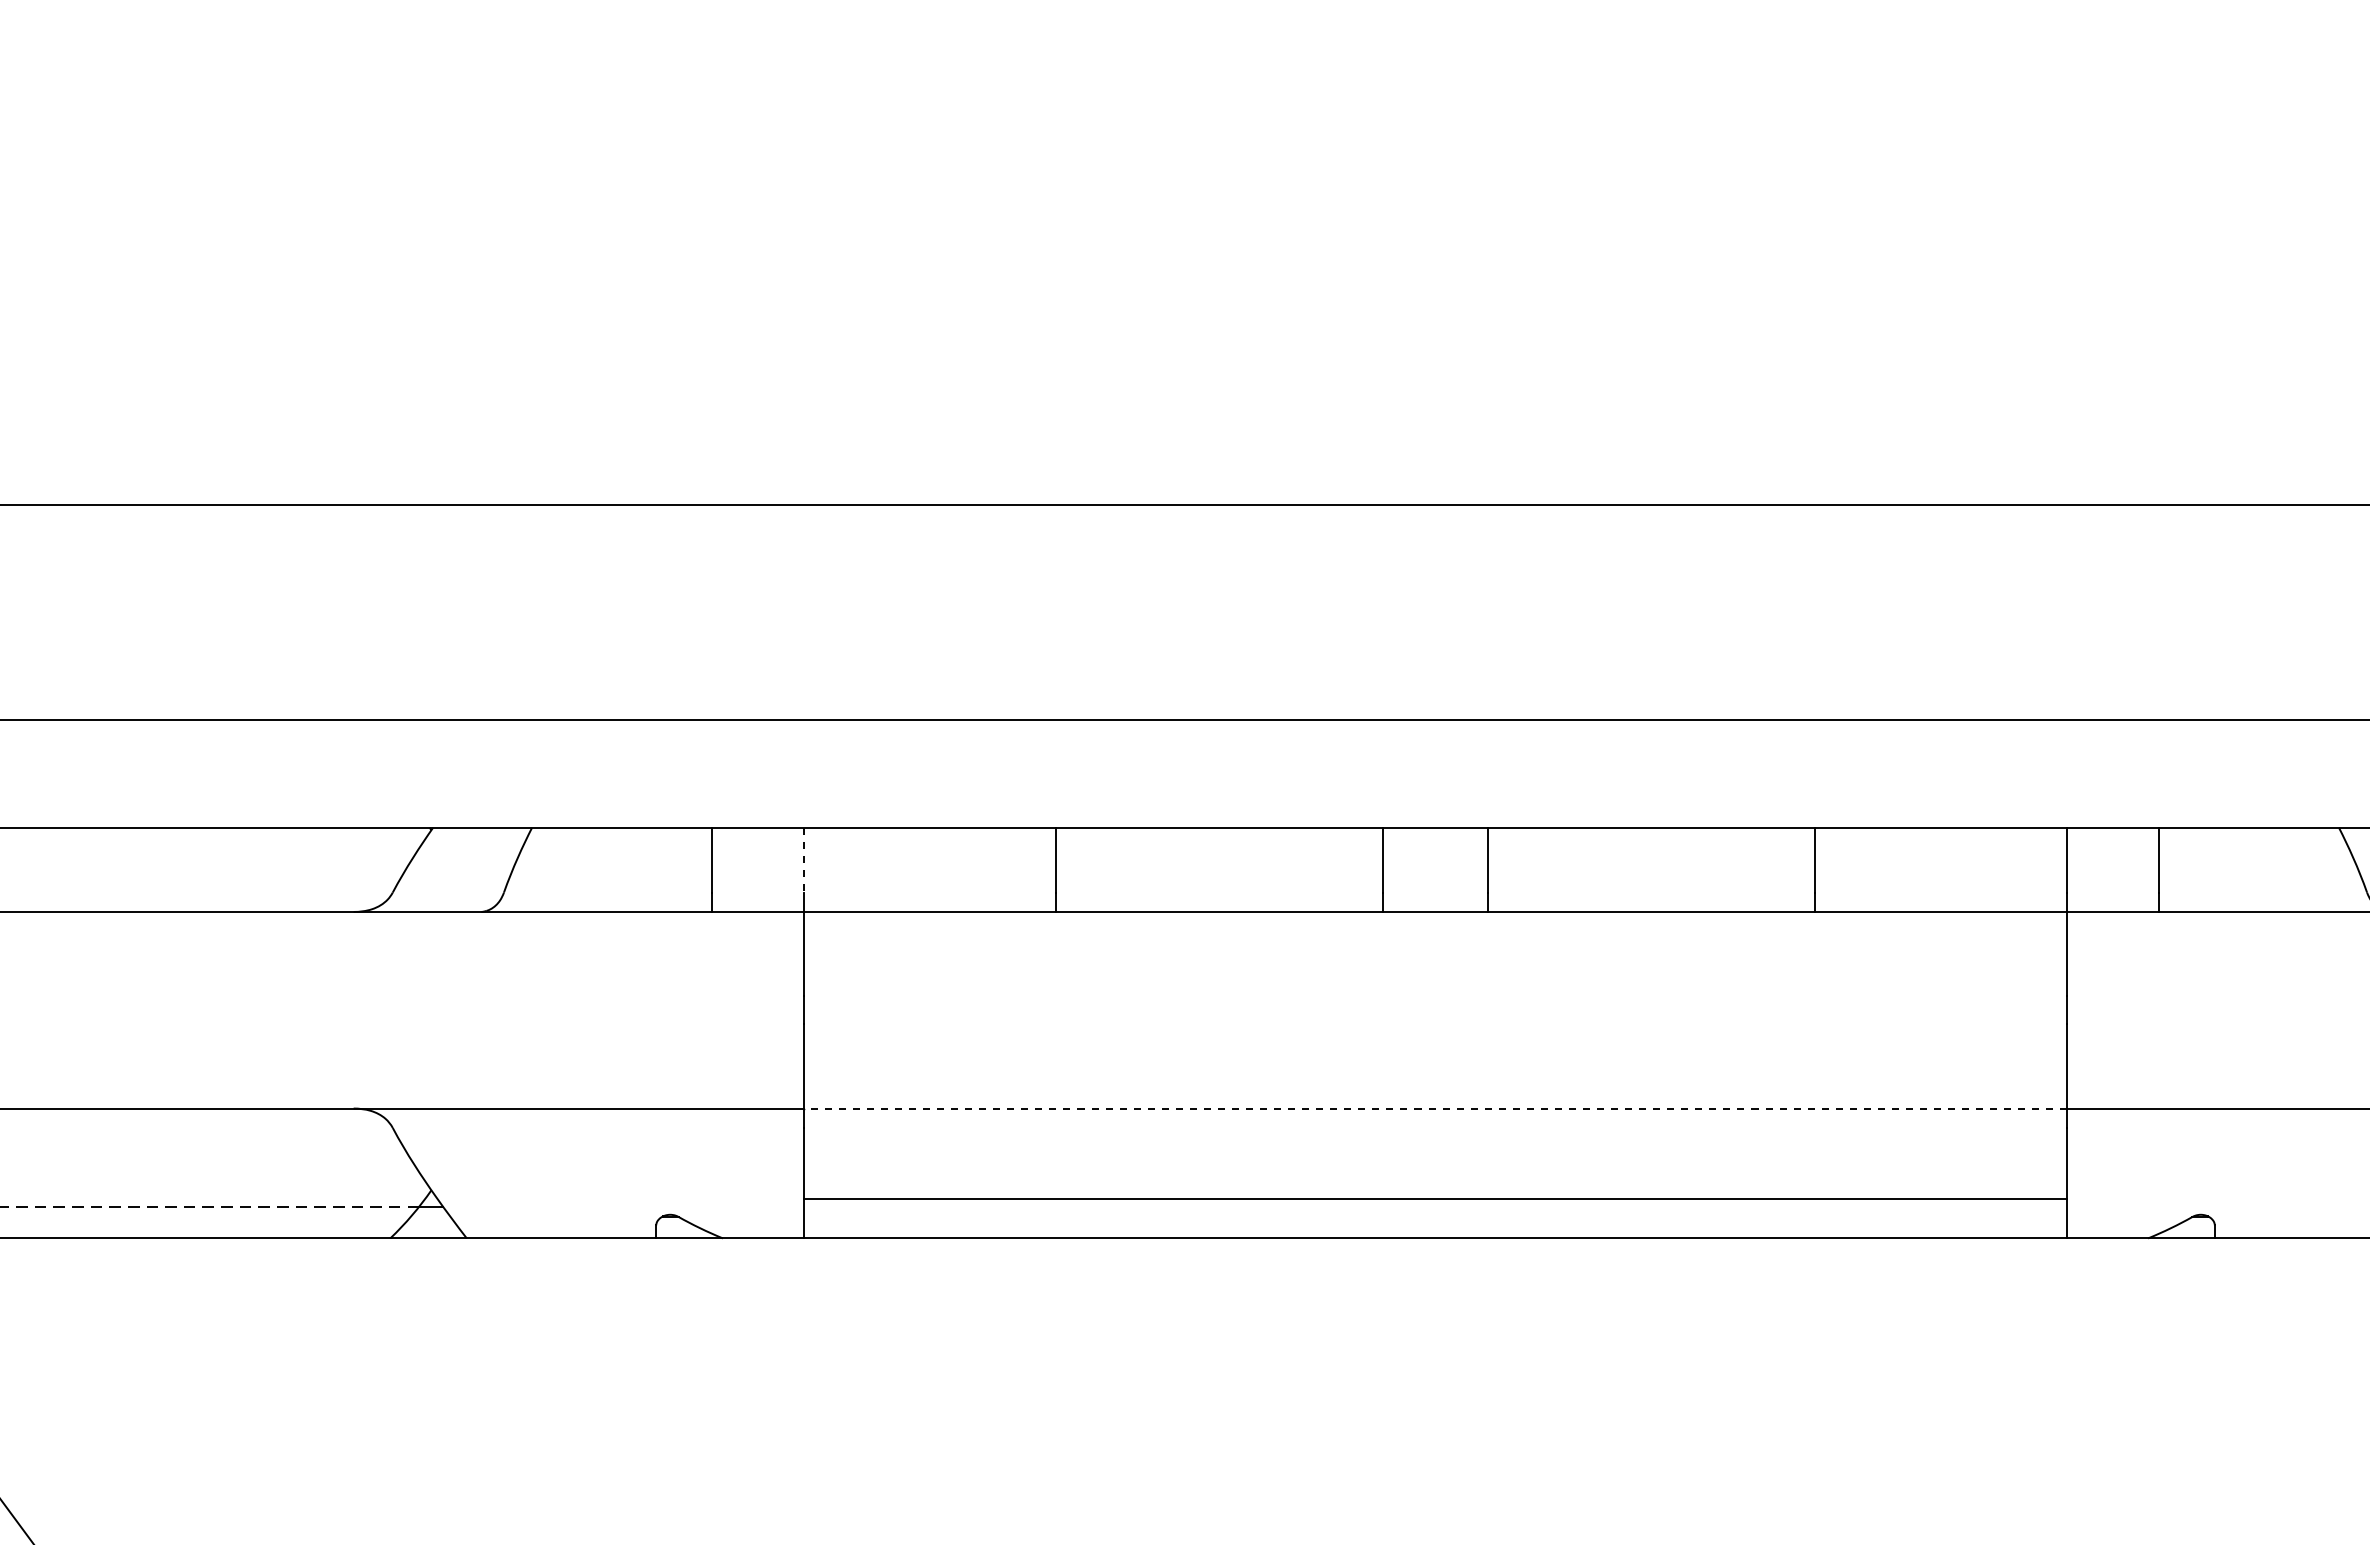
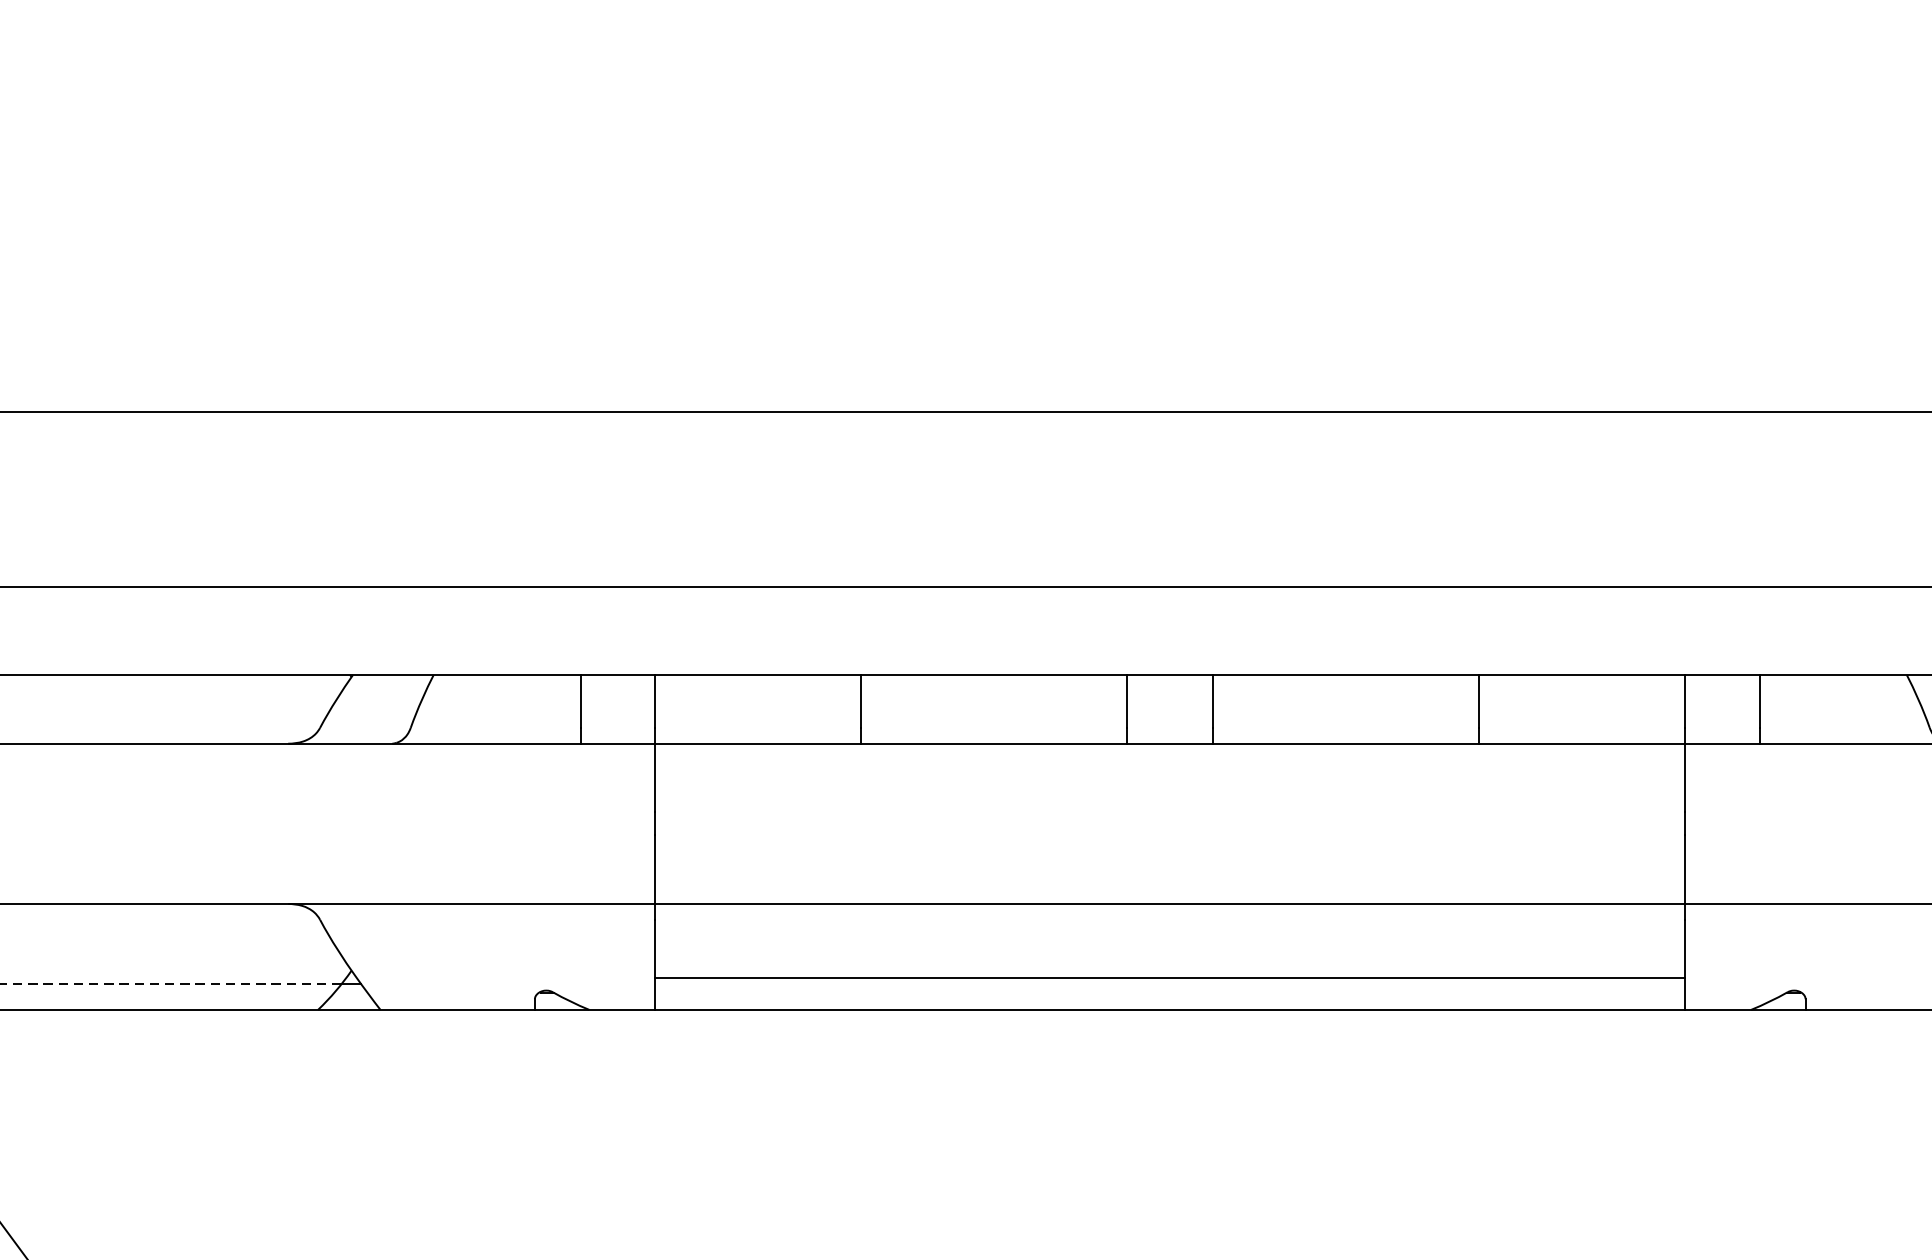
line: (803, 860) -> (654, 701), dashed -> solid
line: (1435, 1108) -> (1170, 903), dashed -> solid

